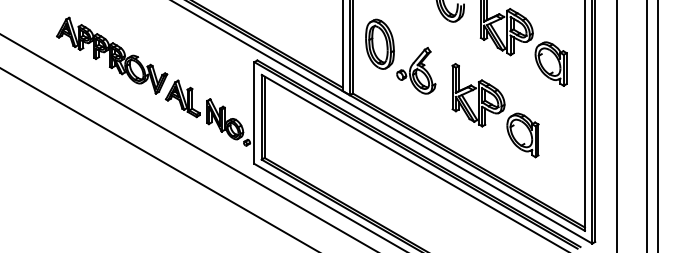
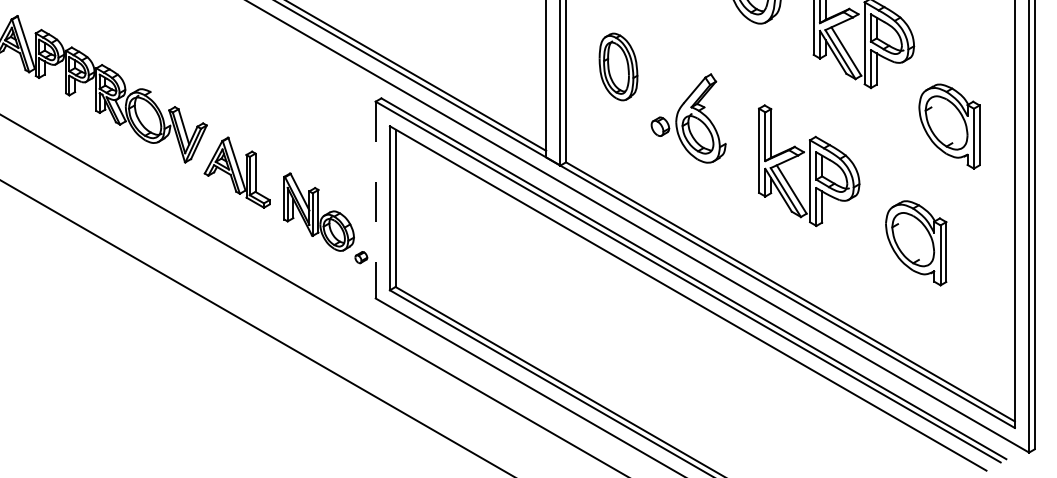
part: (379, 43) -> (617, 65), size x0.7
part: (550, 63) -> (948, 125), moved
line: (254, 113) -> (375, 200), solid -> dashed
part: (522, 135) -> (915, 243), moved

